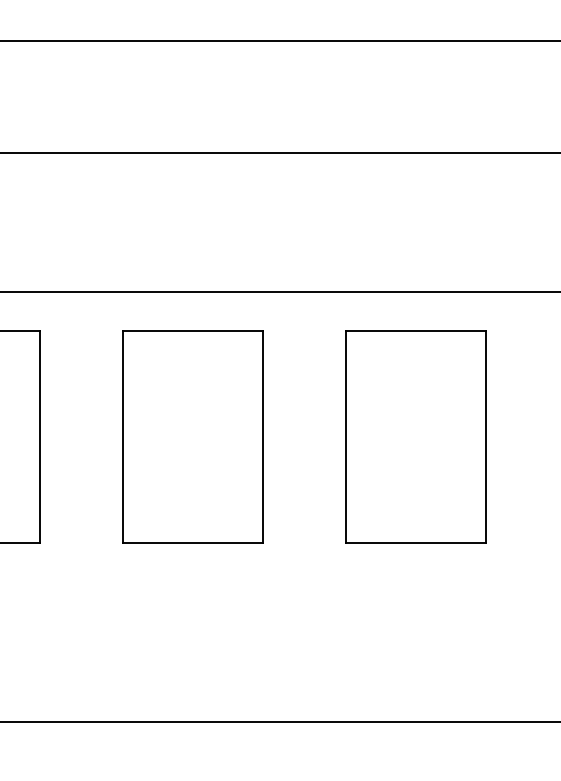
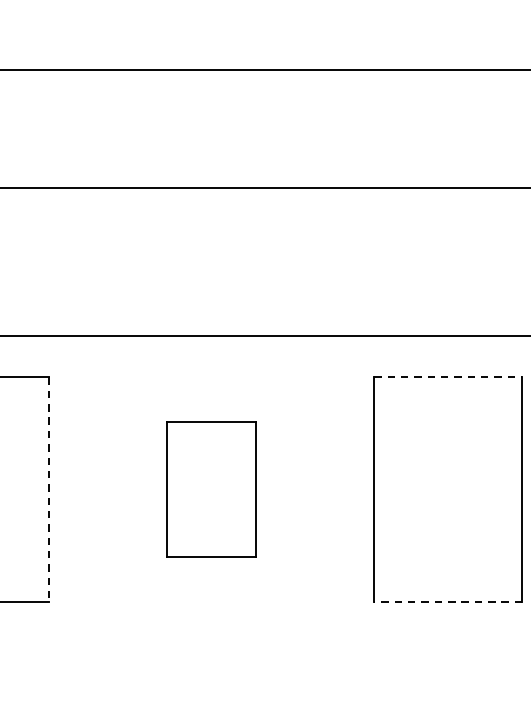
line: (416, 331) -> (448, 377), solid -> dashed
part: (192, 436) -> (211, 489), size x0.6
line: (39, 437) -> (48, 490), solid -> dashed
line: (416, 543) -> (448, 602), solid -> dashed

